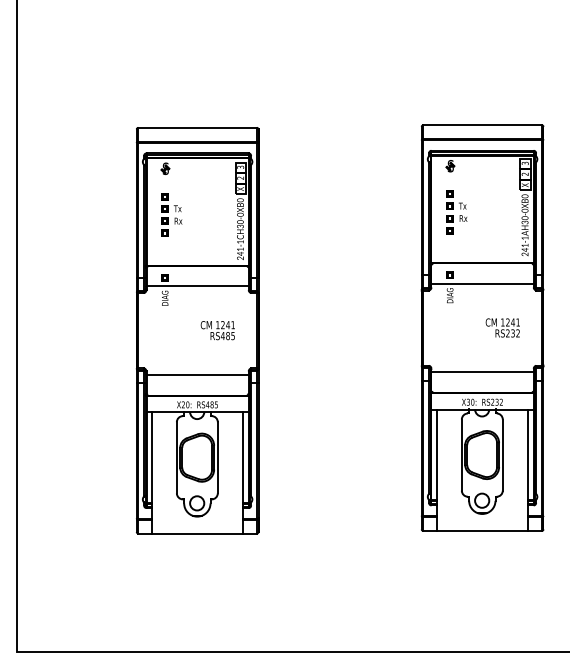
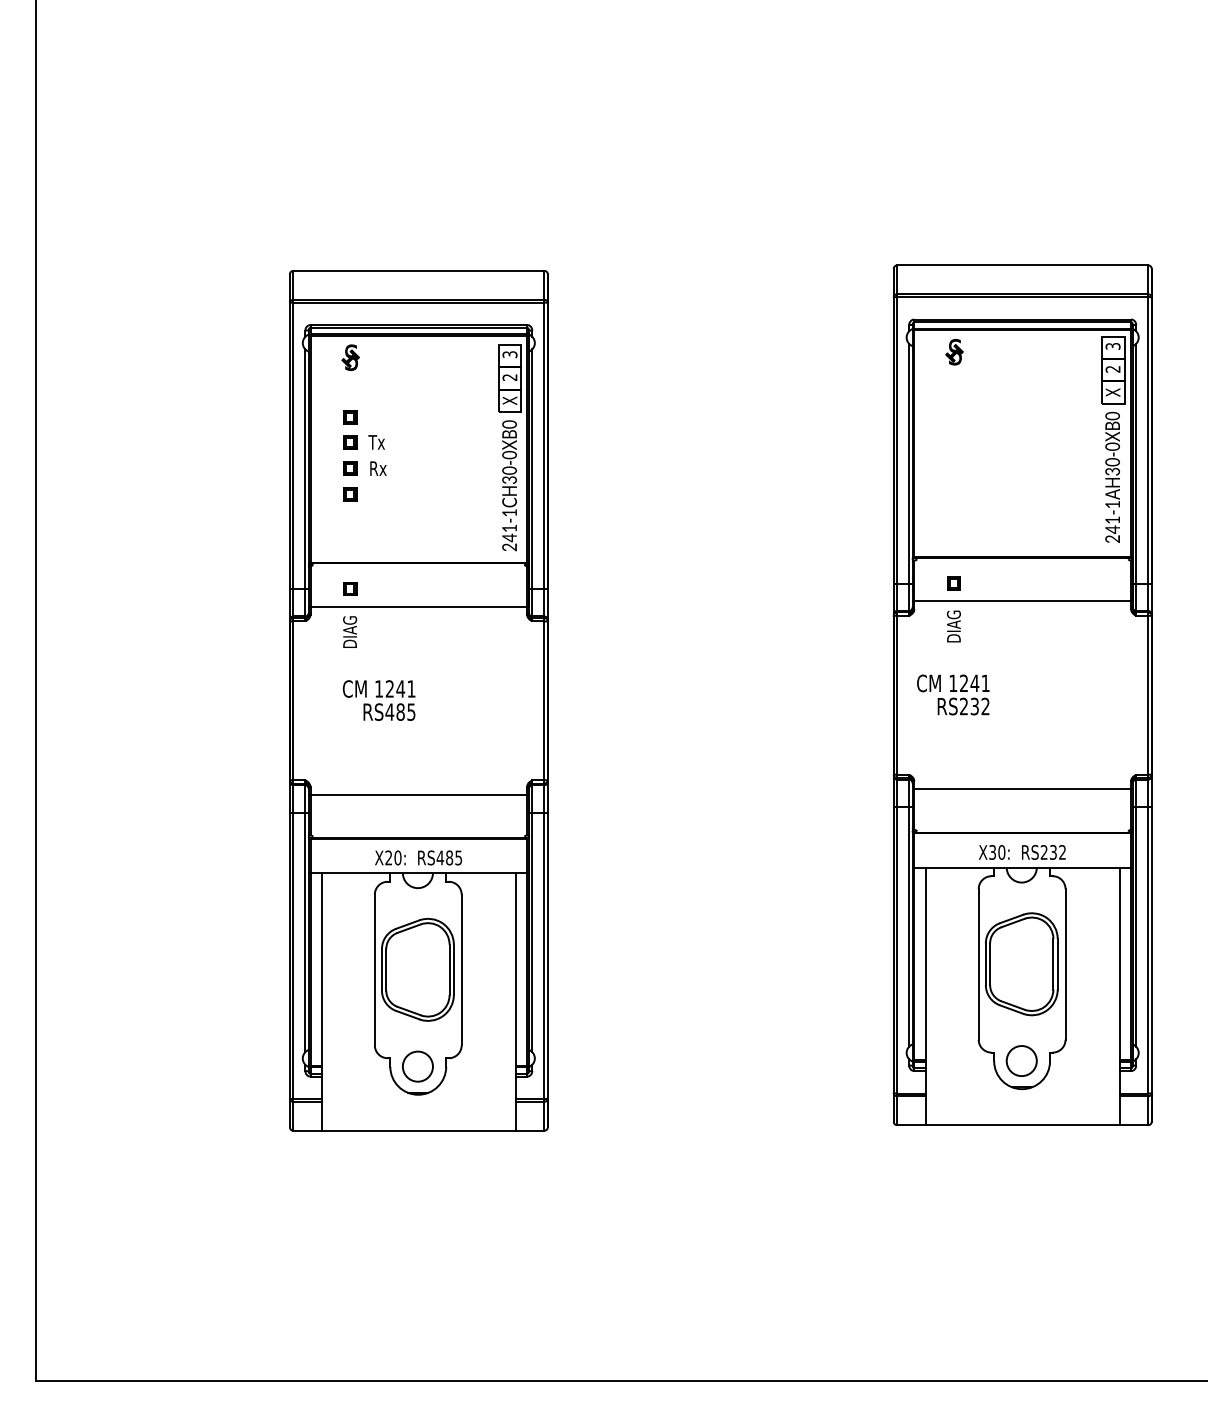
part: (456, 212) -> (967, 450), removed
text: (502, 327) -> (952, 693), moved
text: (217, 330) -> (378, 700), moved

